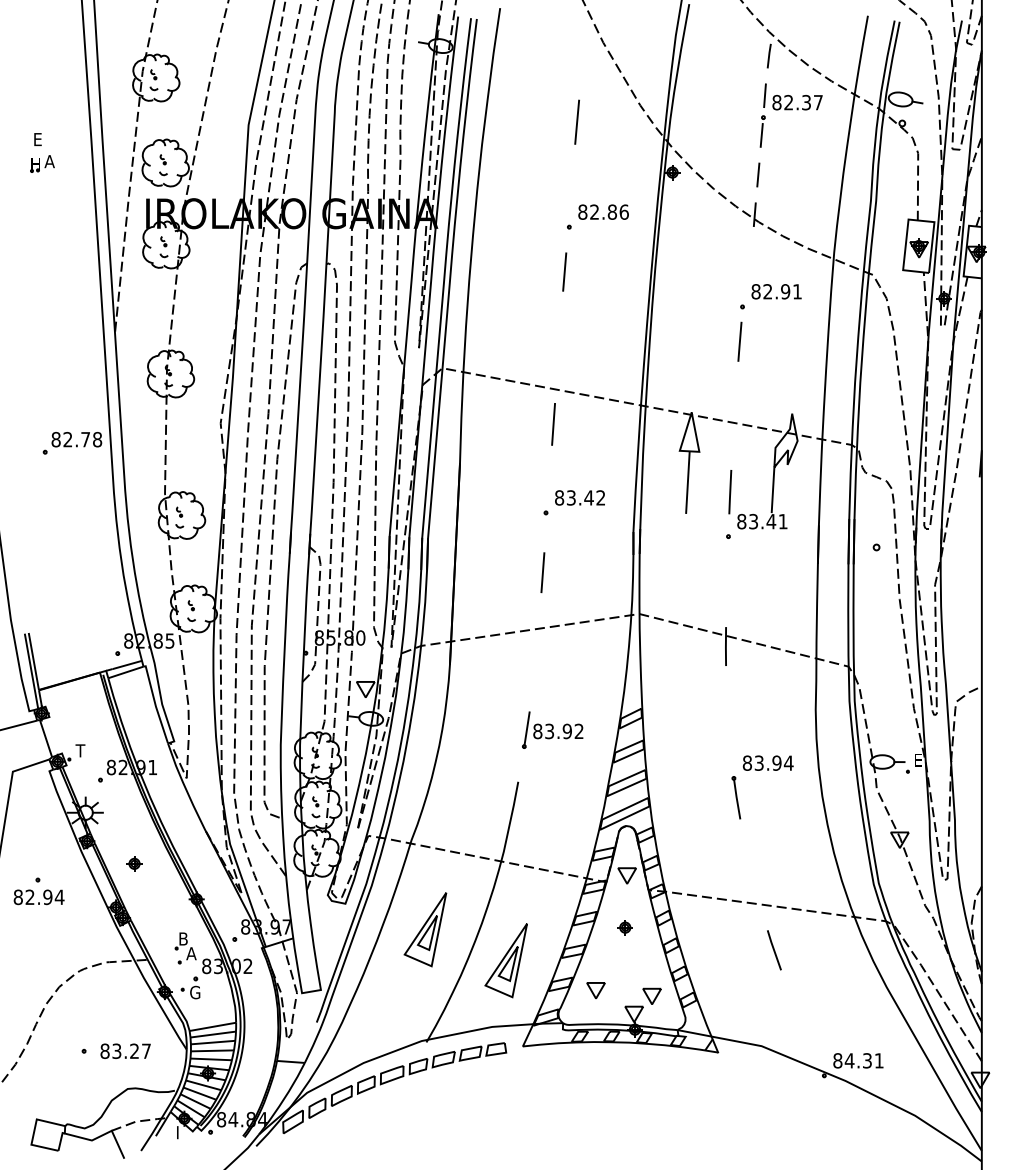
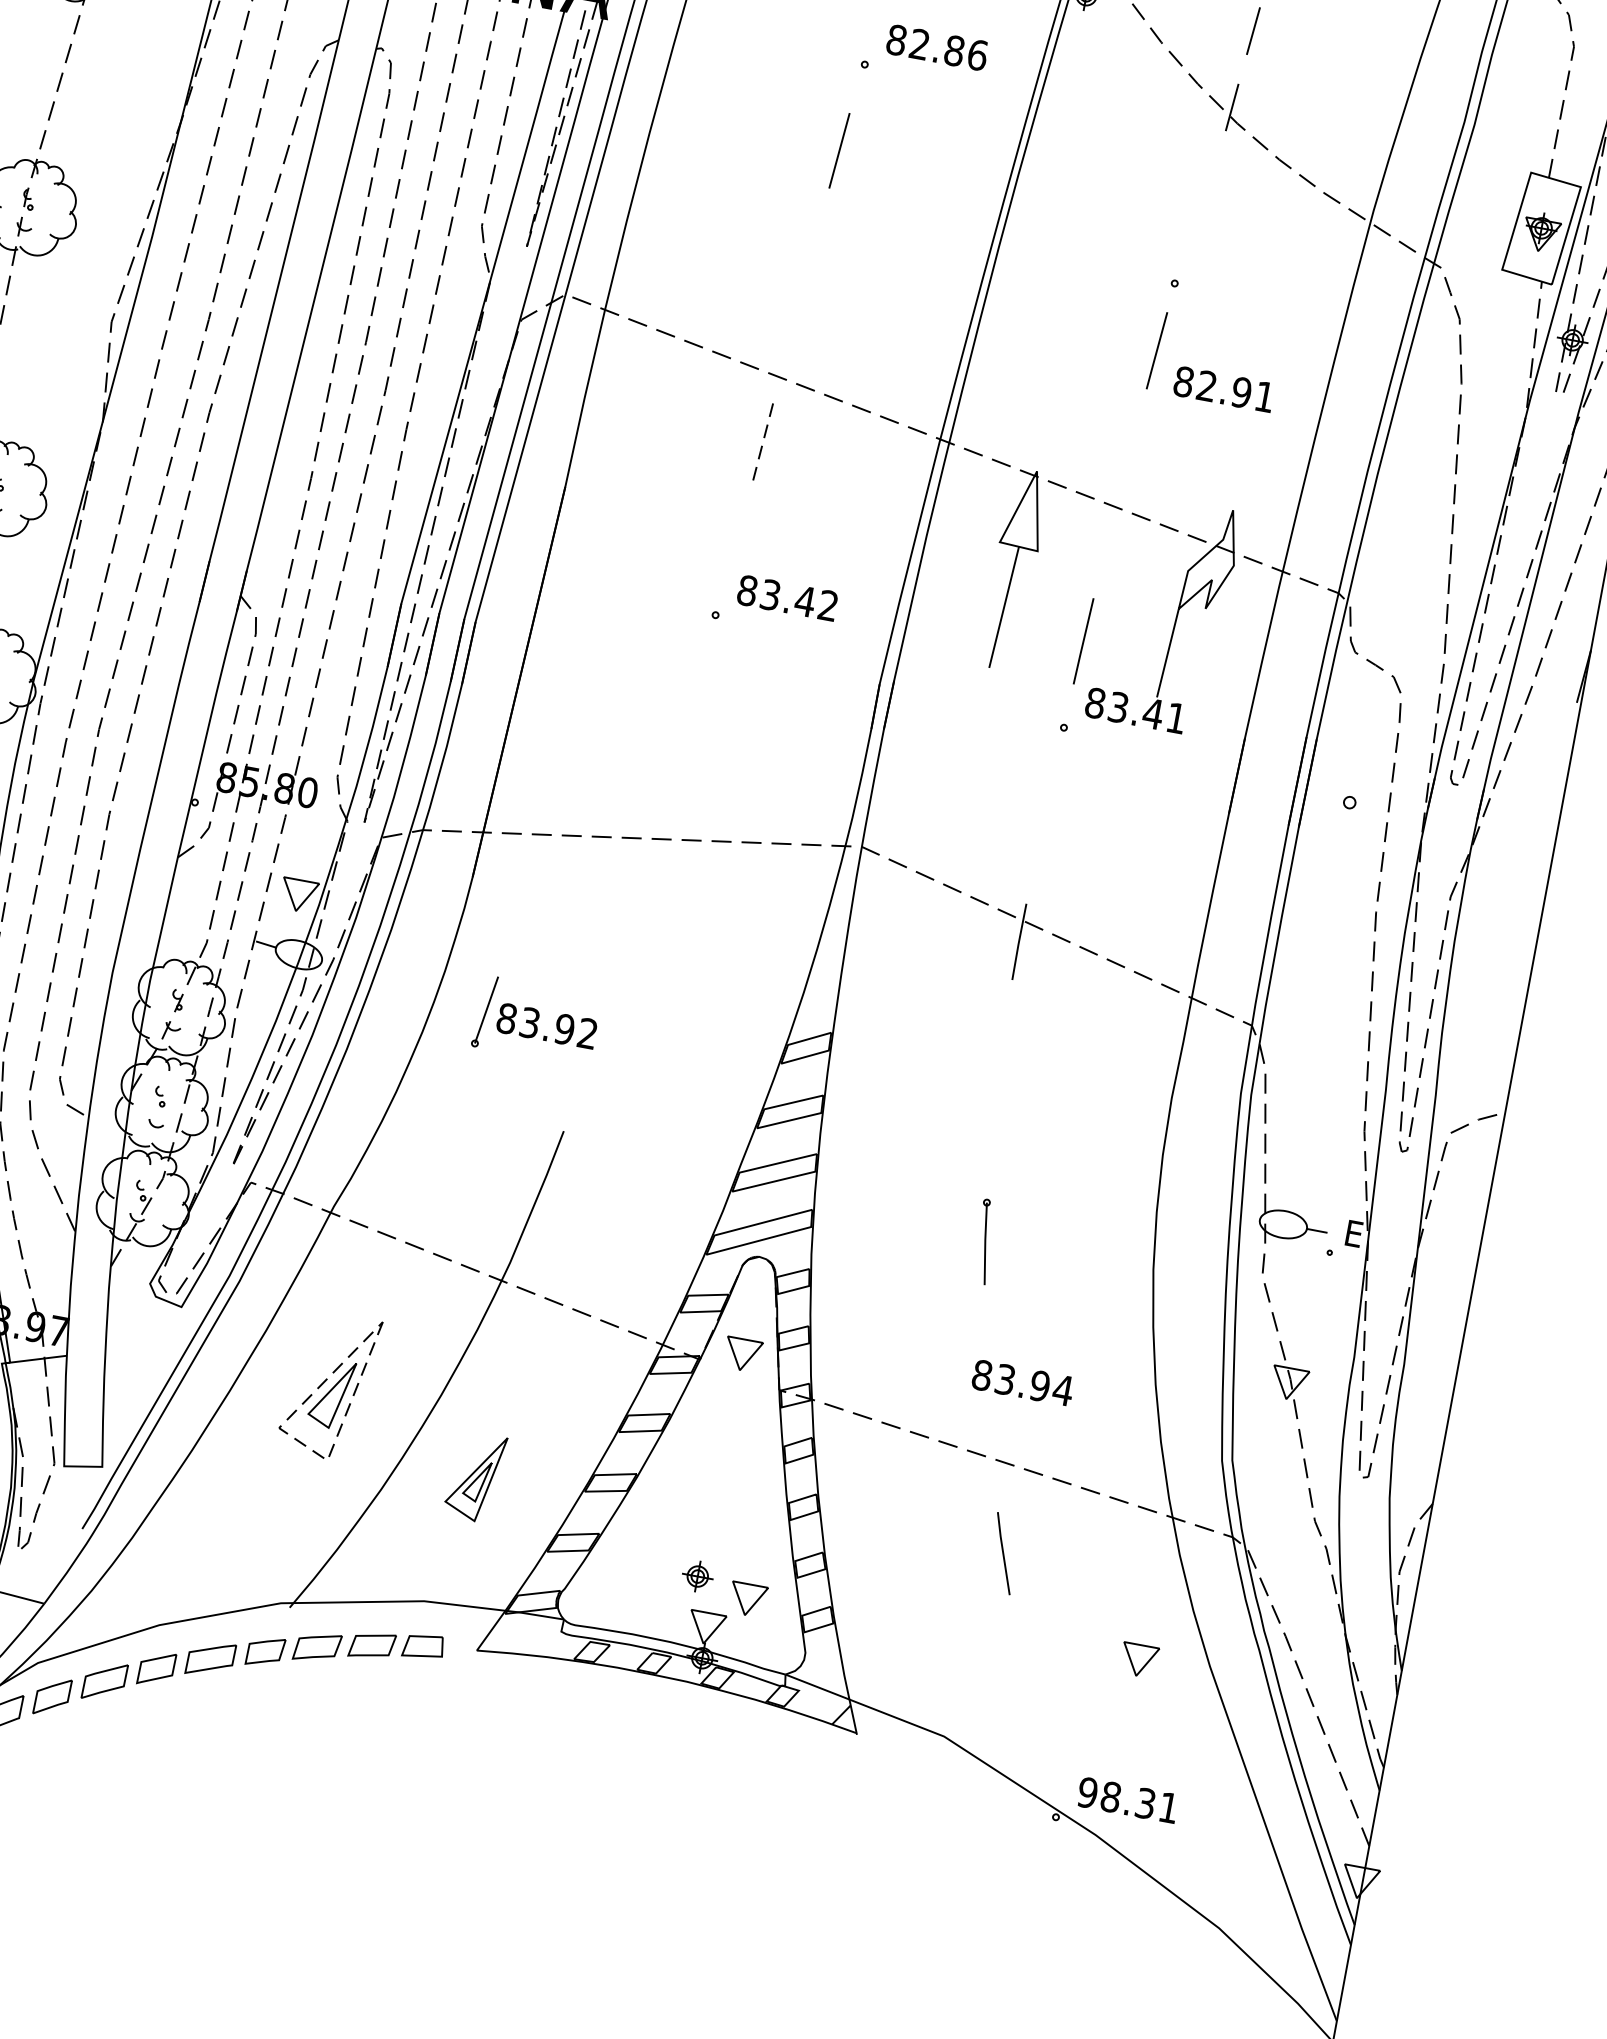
text: (776, 291) -> (1223, 388), moved
line: (553, 424) -> (762, 444), solid -> dashed
line: (542, 572) -> (687, 730), removed
part: (552, 729) -> (536, 1020), moved
text: (767, 762) -> (1021, 1381), moved
part: (624, 927) -> (696, 1575), moved
line: (418, 960) -> (303, 1444), solid -> dashed
part: (505, 960) -> (474, 1476), size x0.6
part: (595, 990) -> (1138, 1659), moved
text: (843, 1060) -> (1099, 1794), 84.31 -> 98.31

